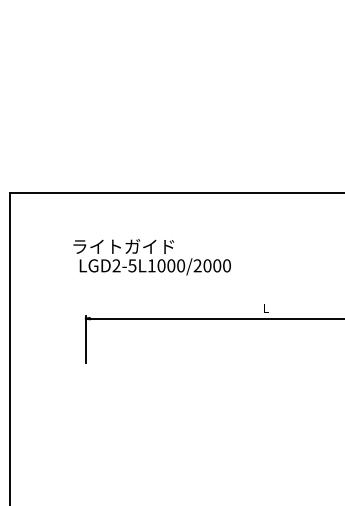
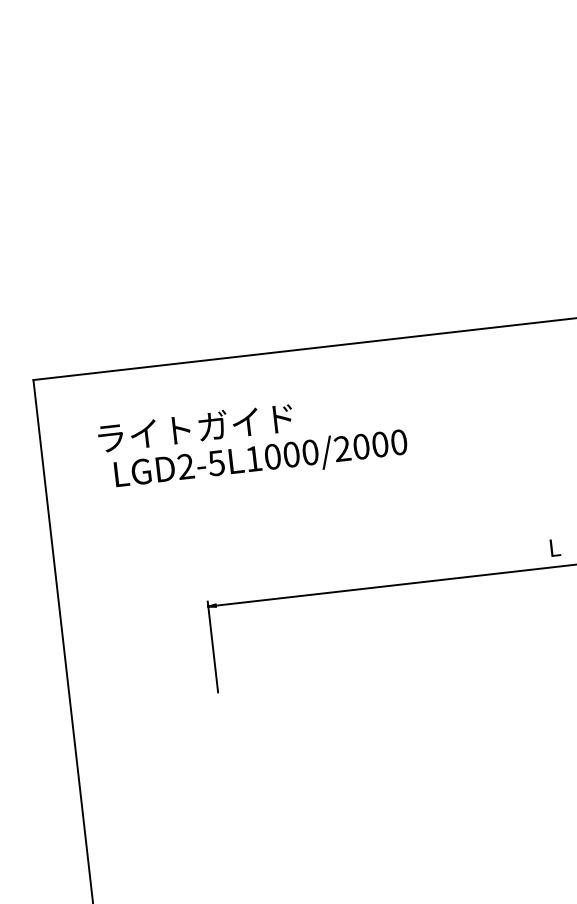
text: (151, 257) -> (251, 442), moved

